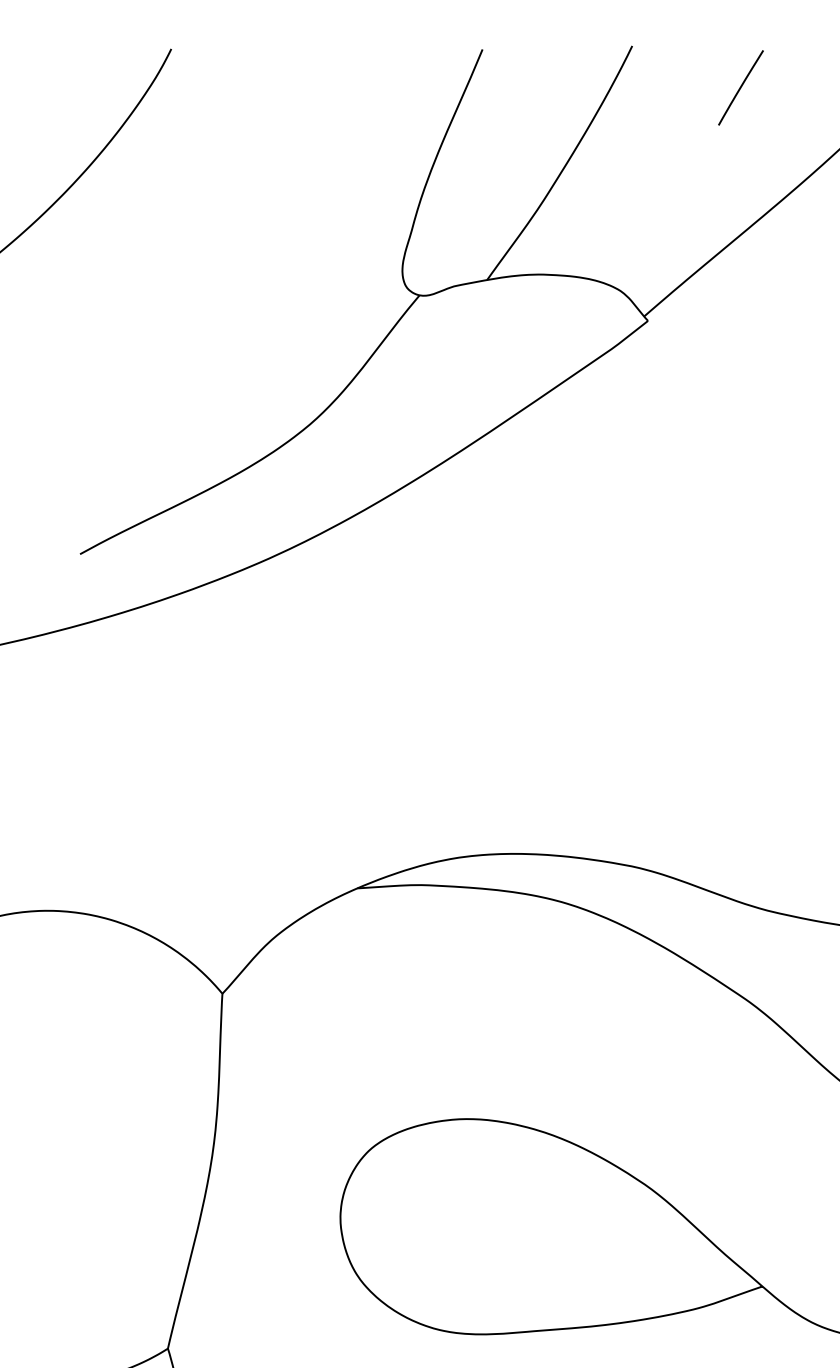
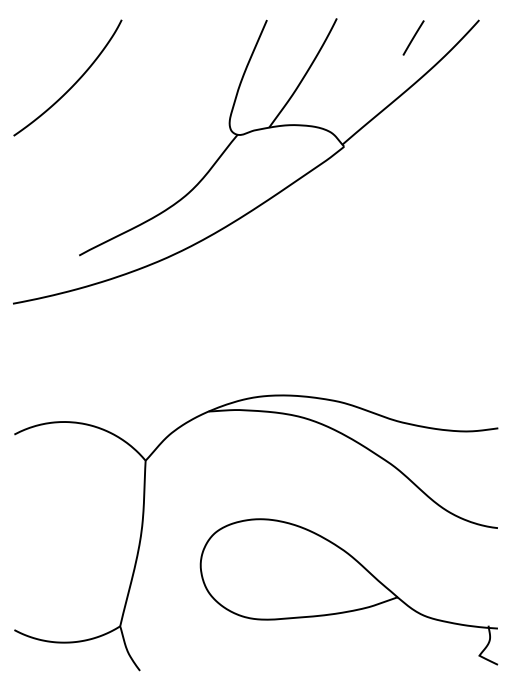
line: (740, 86) -> (413, 37), moved

